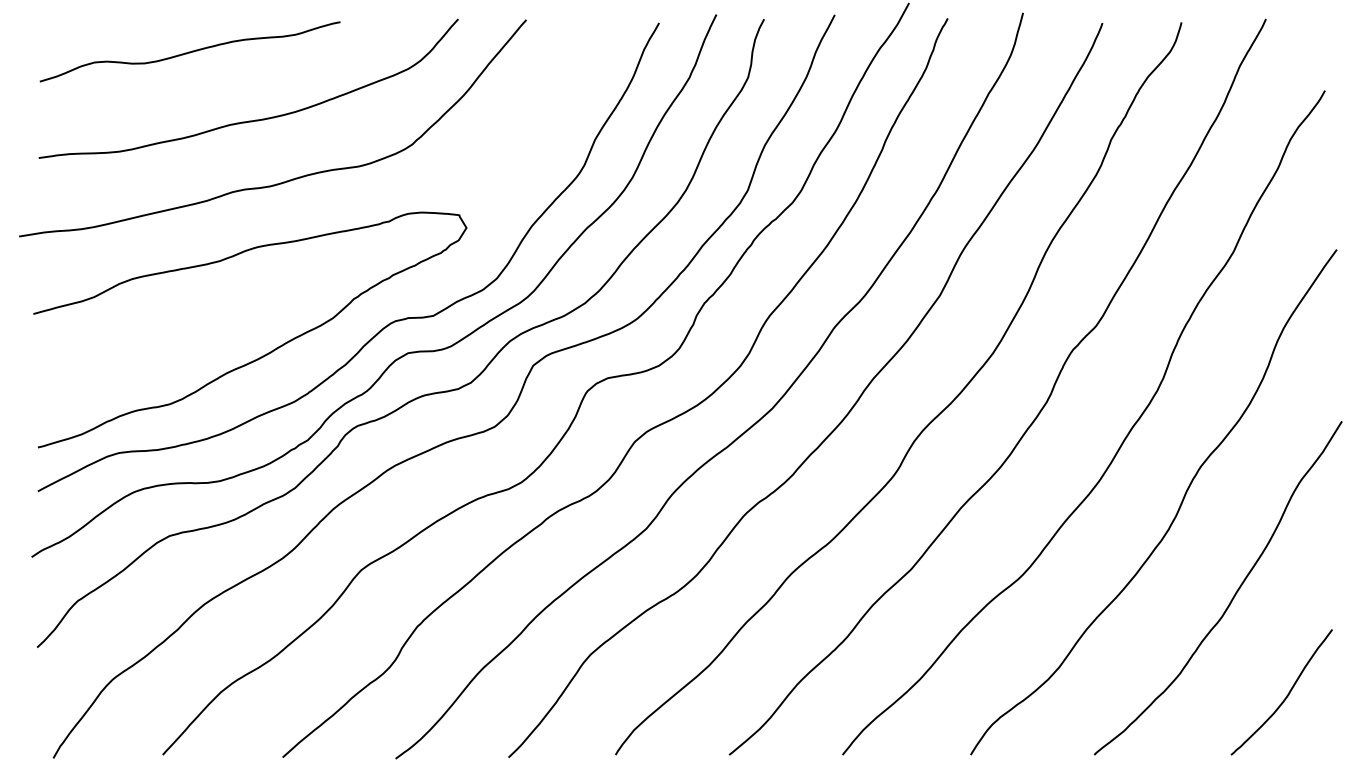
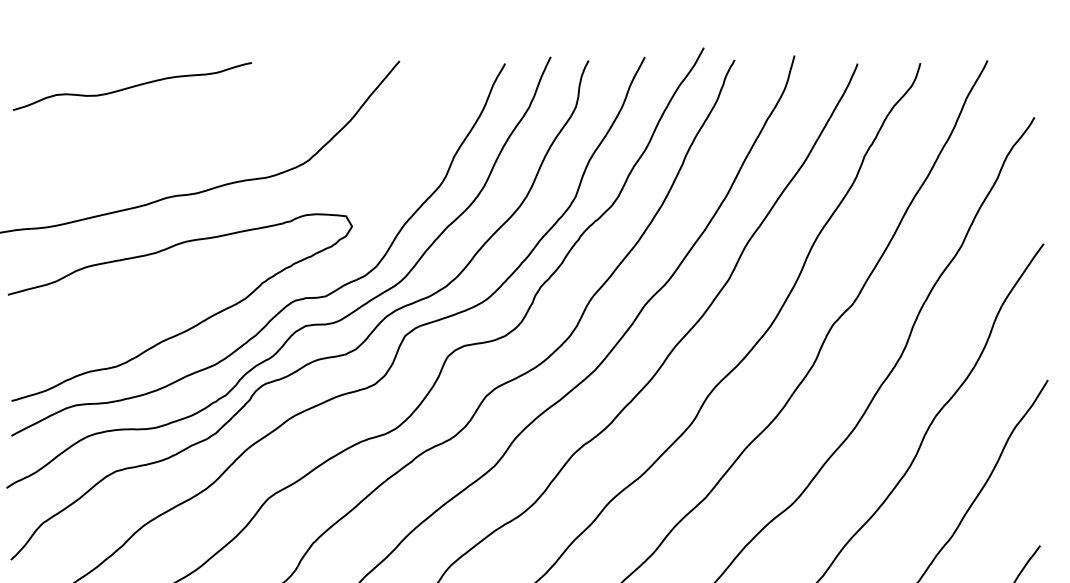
curve: (255, 119) -> (184, 140), removed

